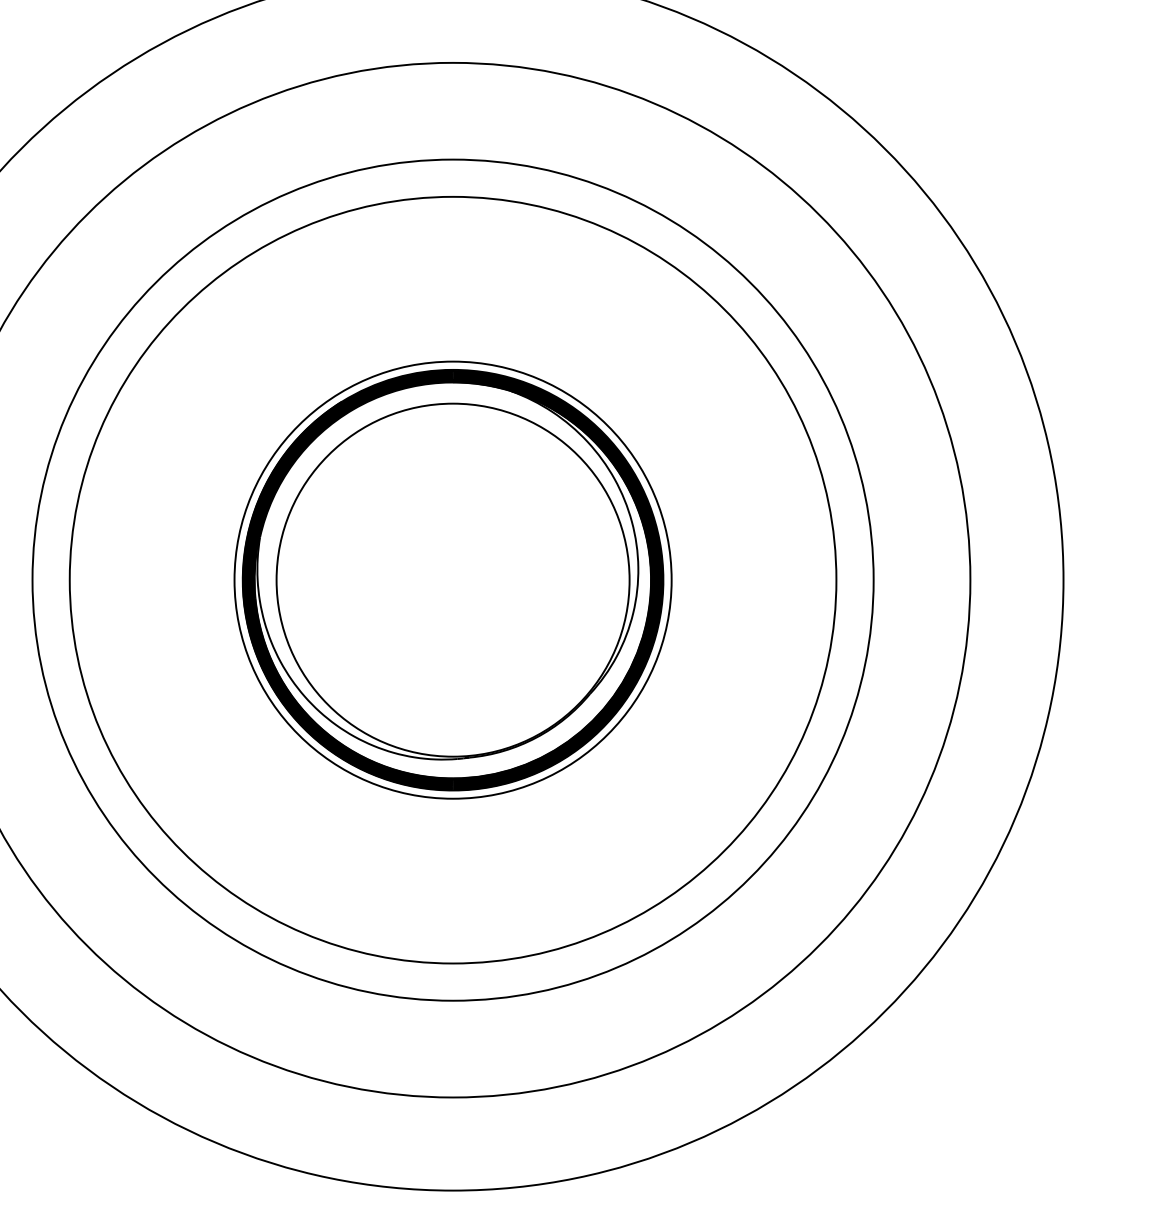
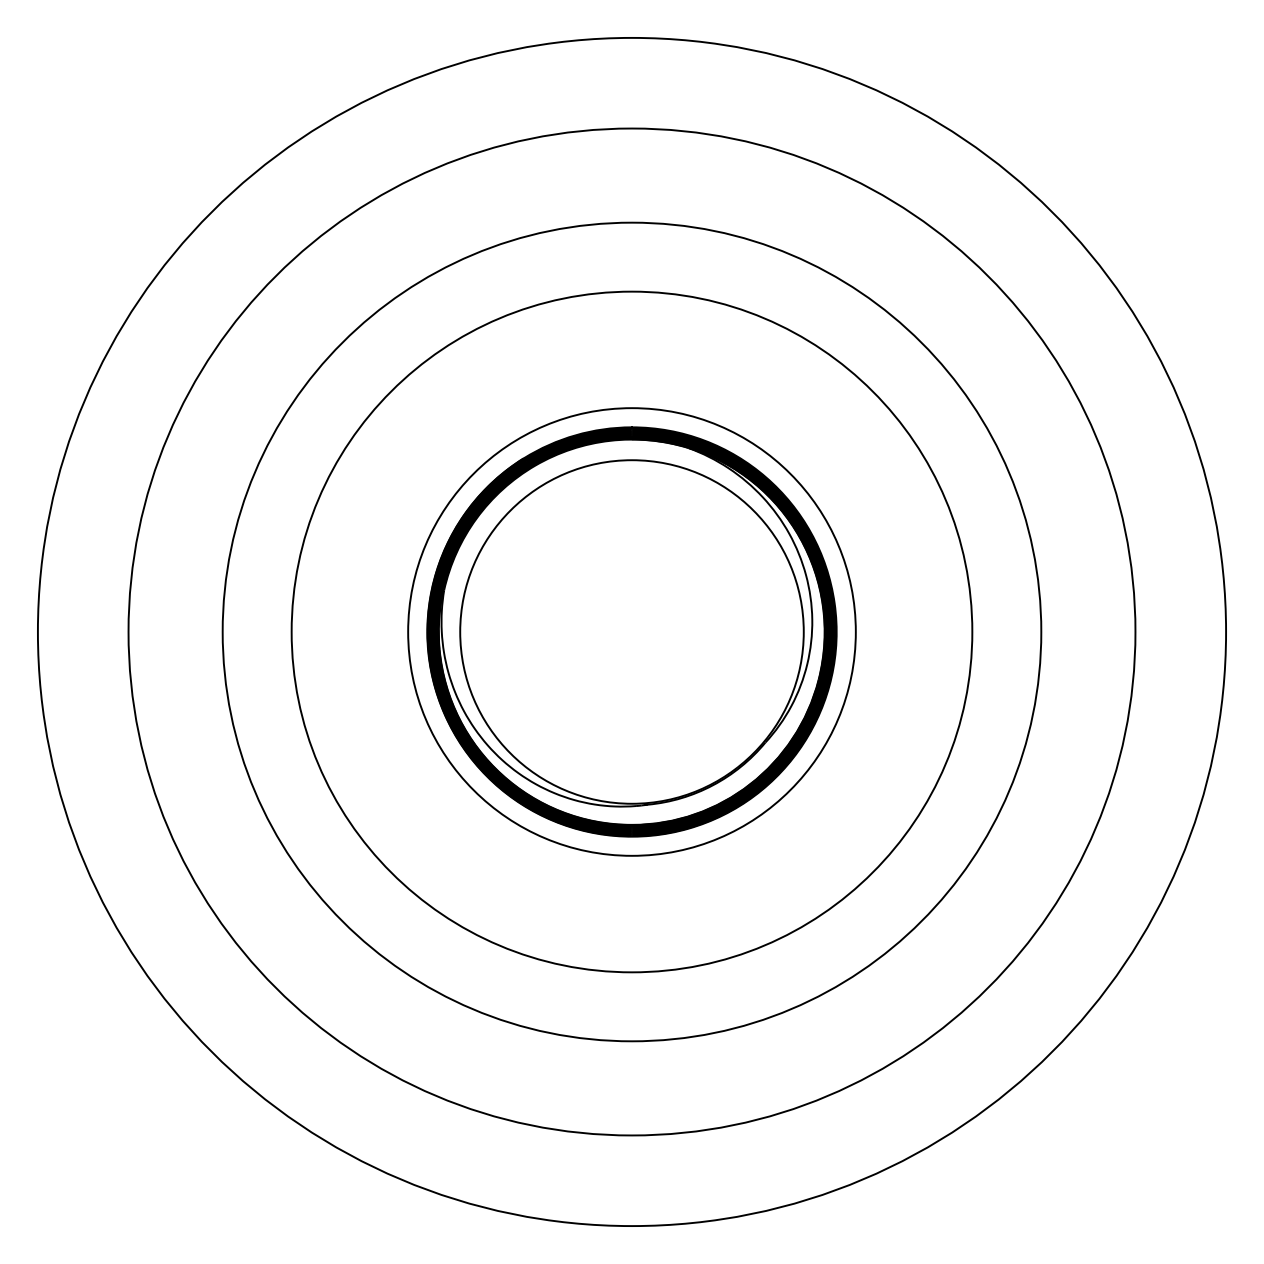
circle: (452, 579) -> (631, 631), size x0.6
circle: (452, 579) -> (631, 631), size x1.6

